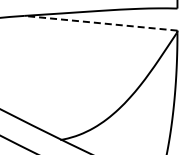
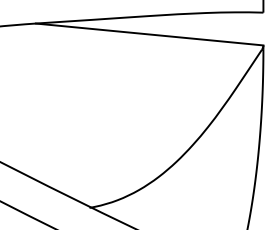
line: (100, 23) -> (149, 34), dashed -> solid

